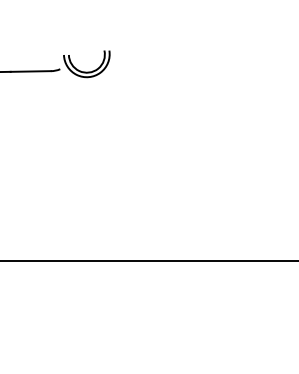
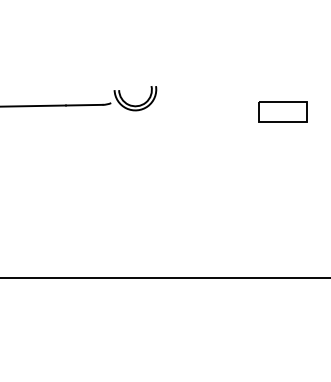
part: (248, 78) -> (282, 111), added

